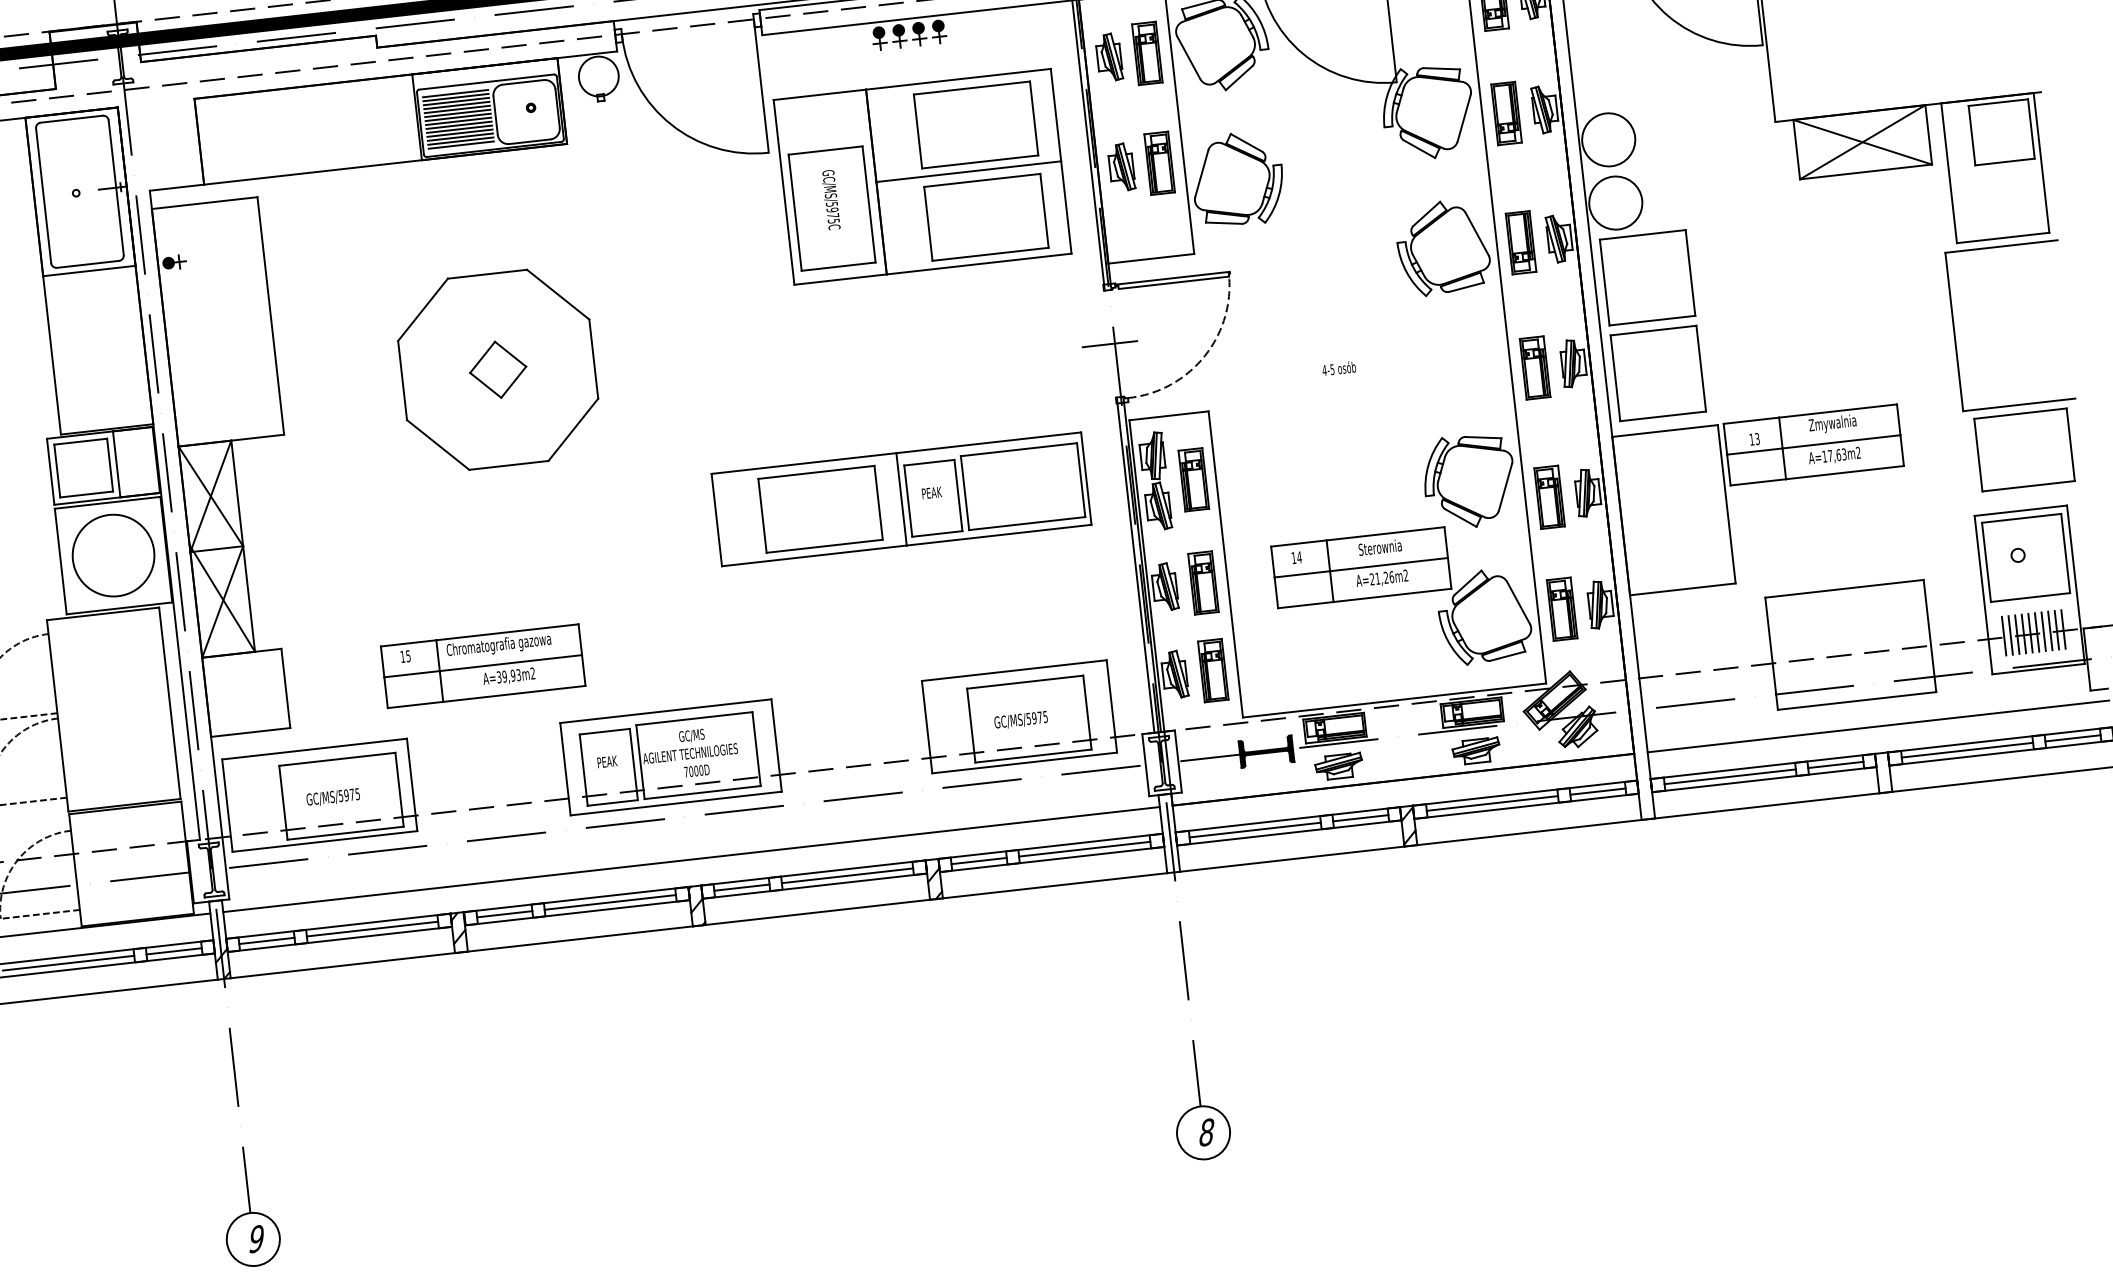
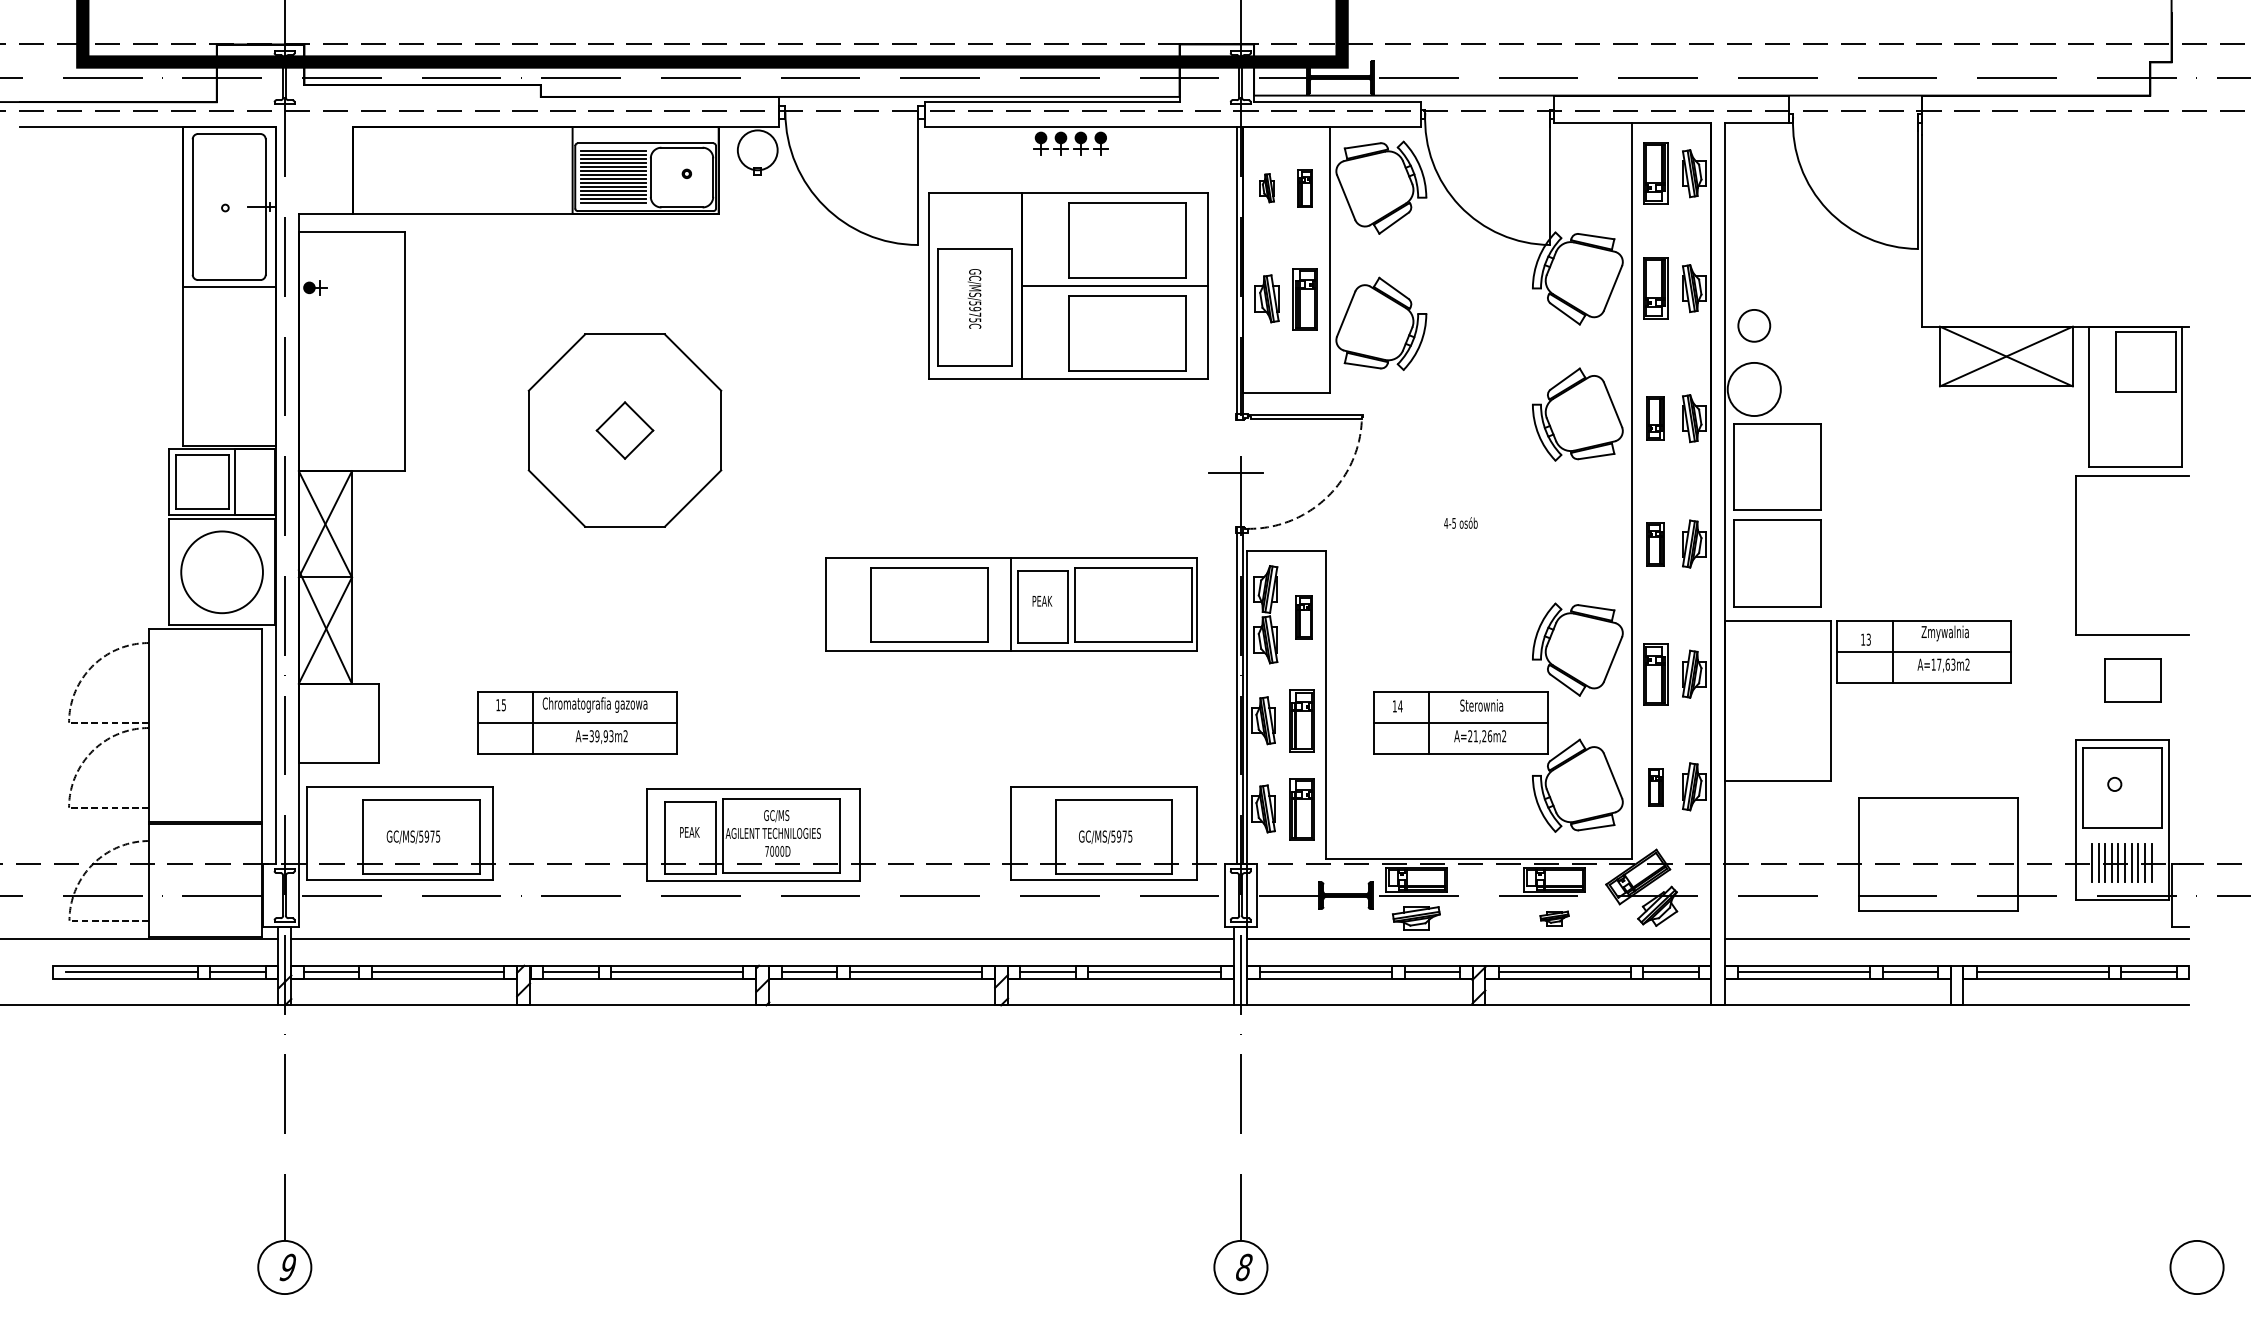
part: (1146, 53) -> (1304, 188), size x0.6
part: (1108, 56) -> (1266, 187), size x0.6
circle: (1607, 139) -> (1753, 325), size x0.6
part: (1520, 242) -> (1655, 418), size x0.7
part: (1534, 368) -> (1655, 544), size x0.7
part: (2024, 450) -> (2132, 680), size x0.6
part: (1193, 479) -> (1303, 617), size x0.7
part: (1562, 609) -> (1655, 787), size x0.6
part: (1476, 751) -> (1554, 918), size x0.6

